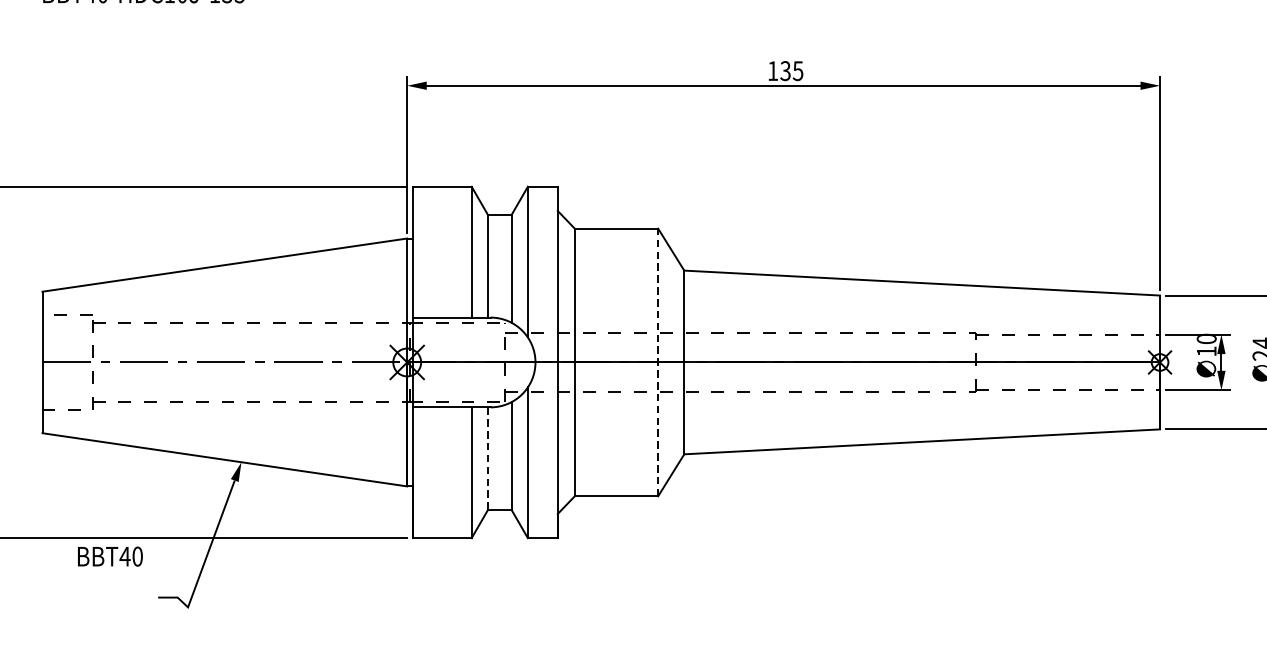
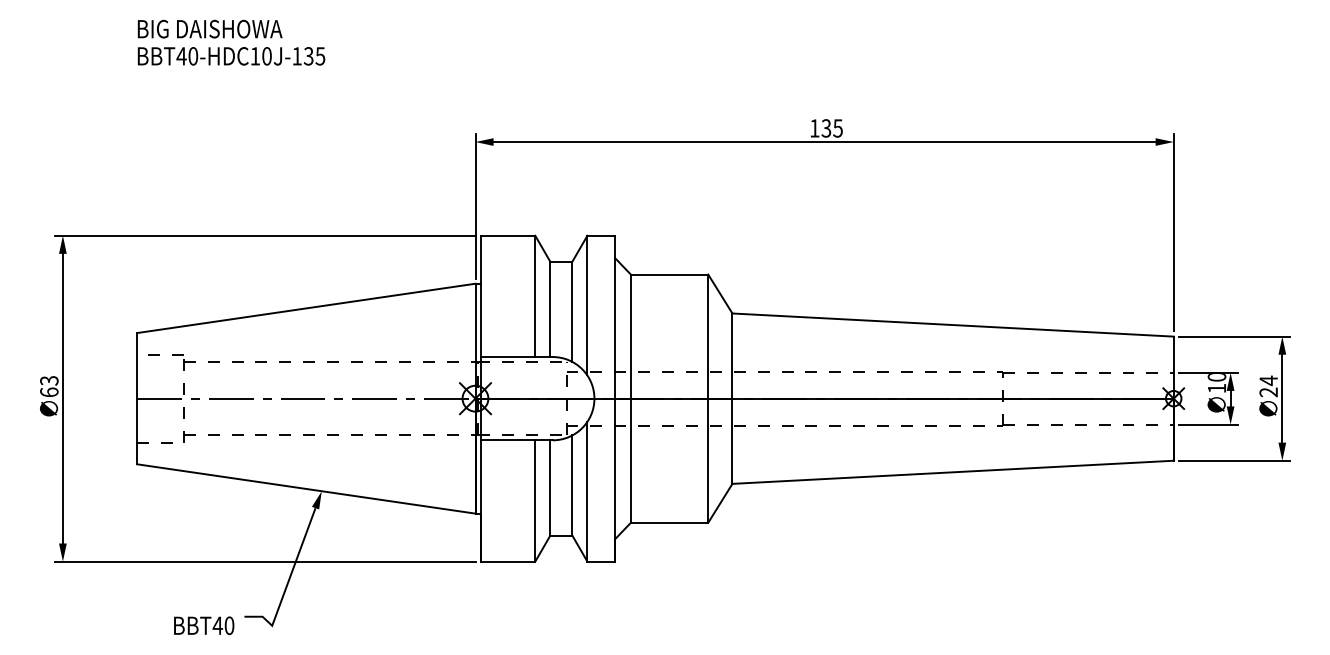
line: (658, 362) -> (708, 398), dashed -> solid
line: (488, 459) -> (550, 488), dashed -> solid
text: (110, 556) -> (204, 625), moved

